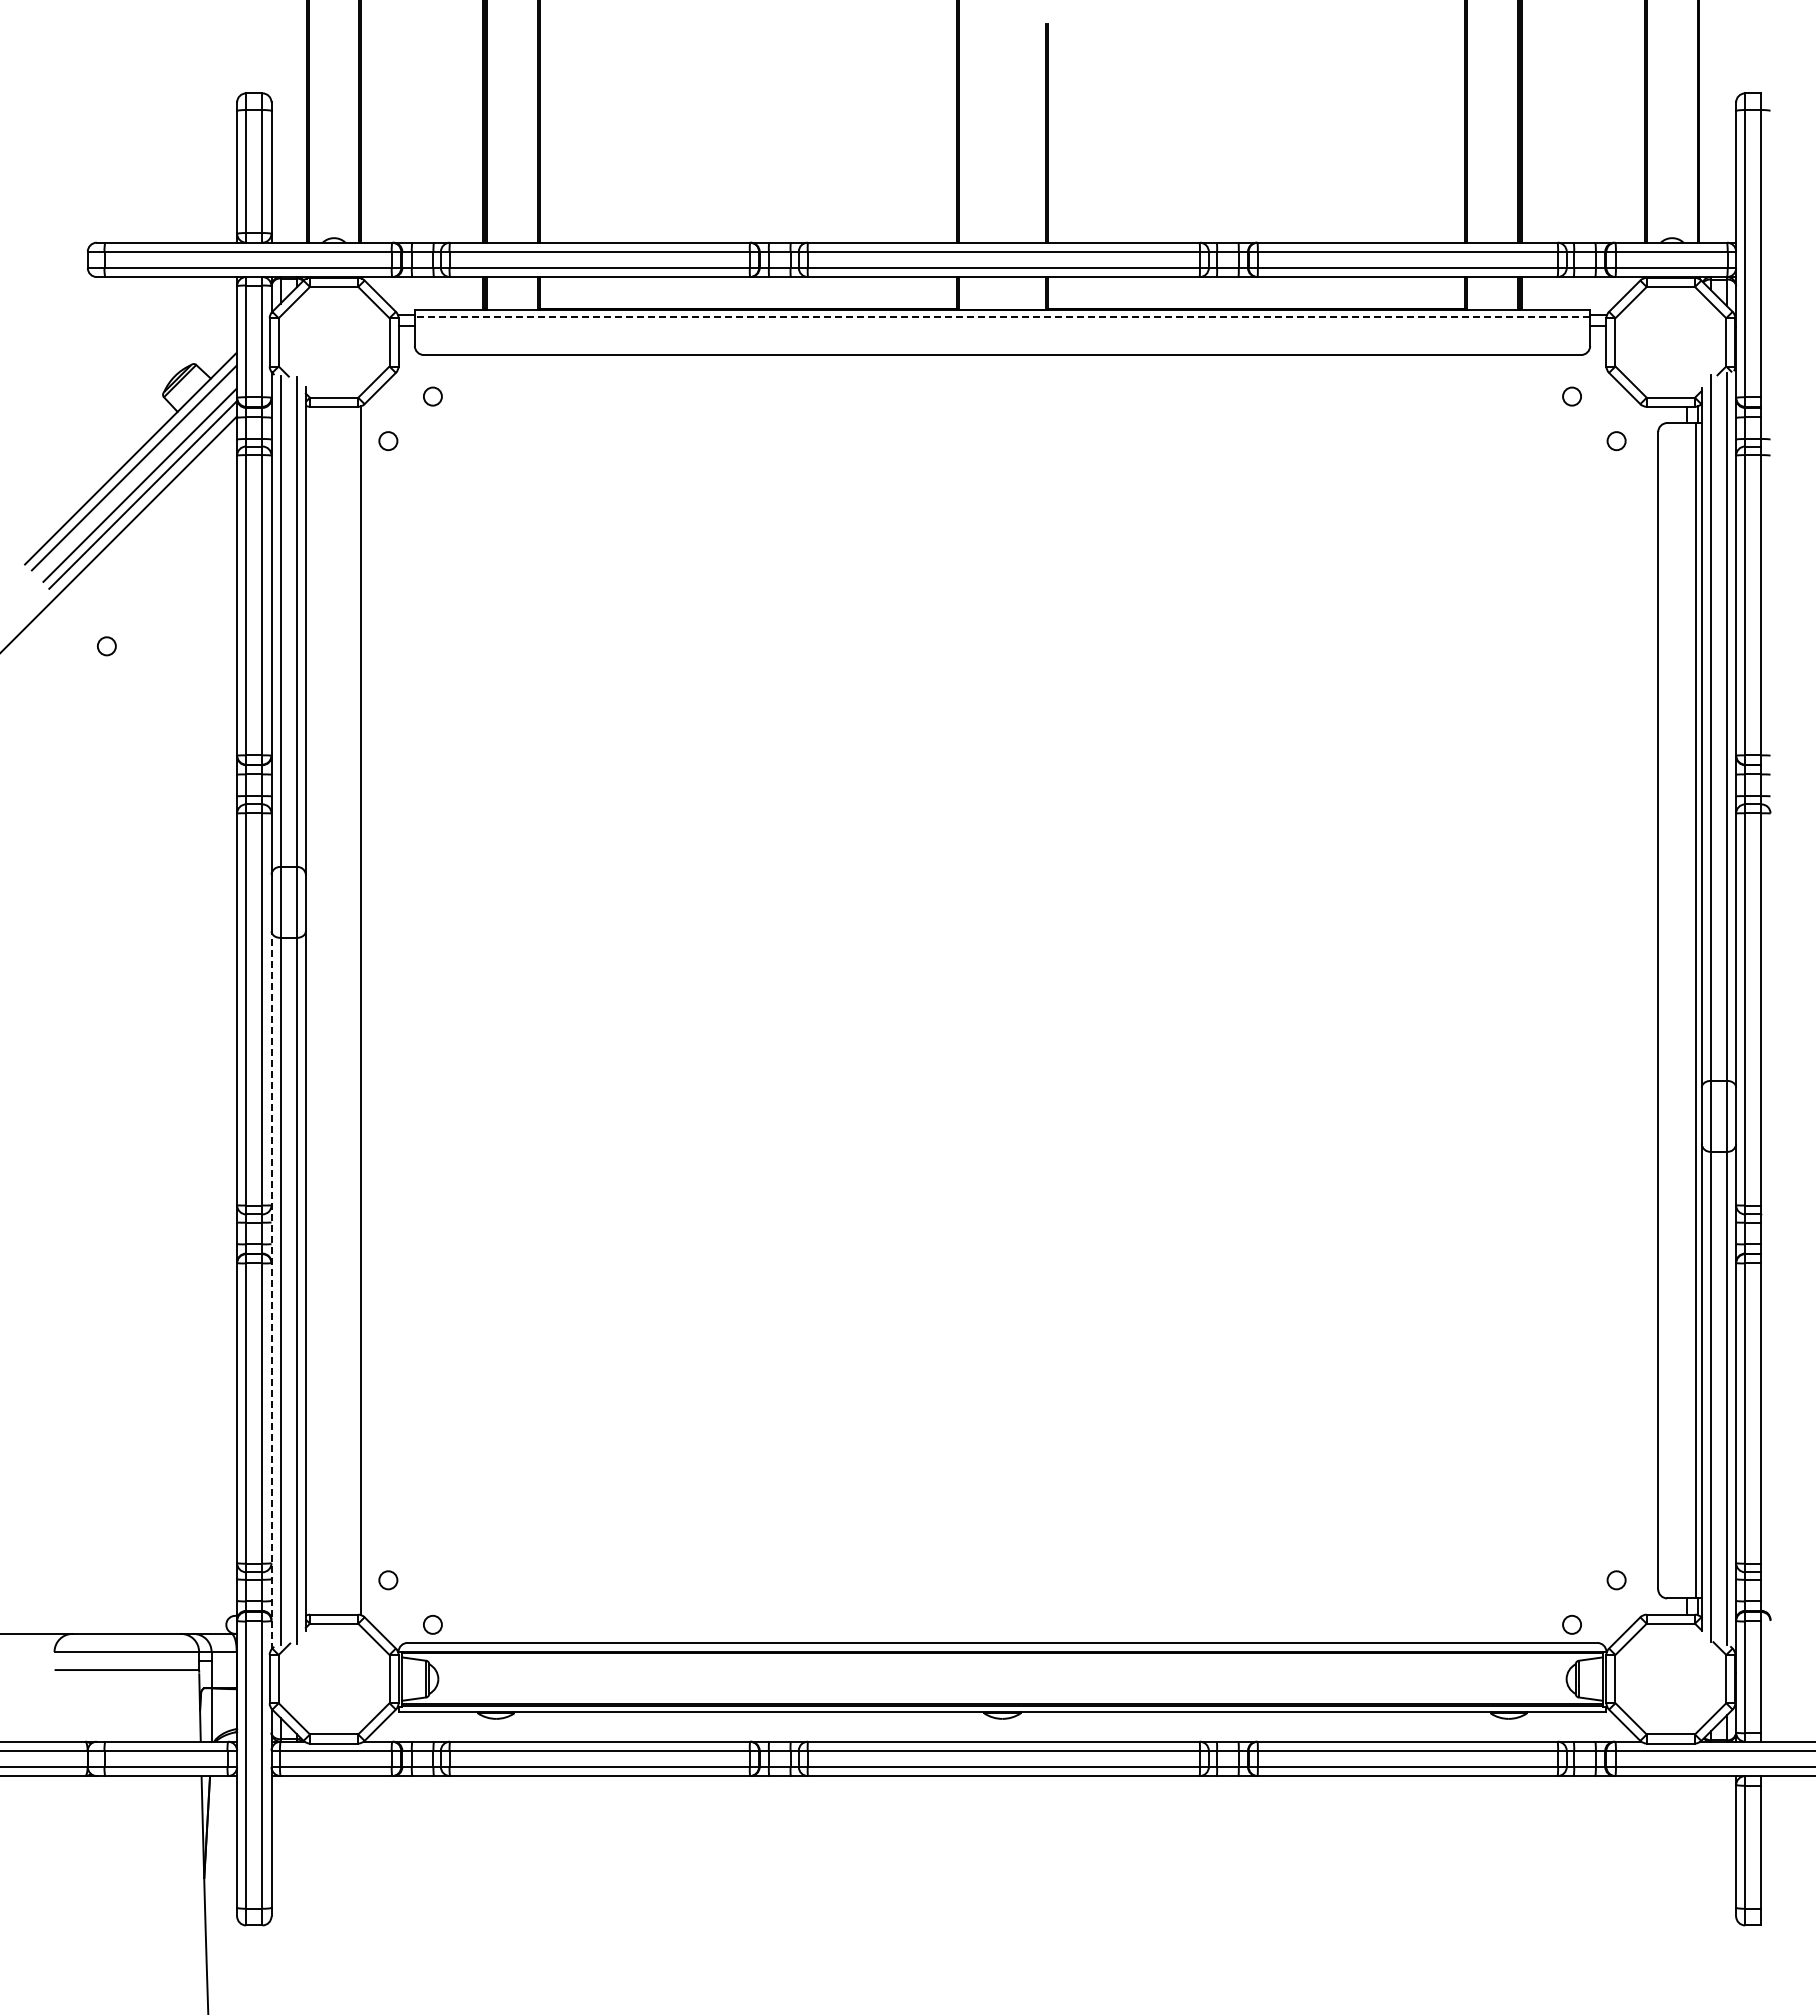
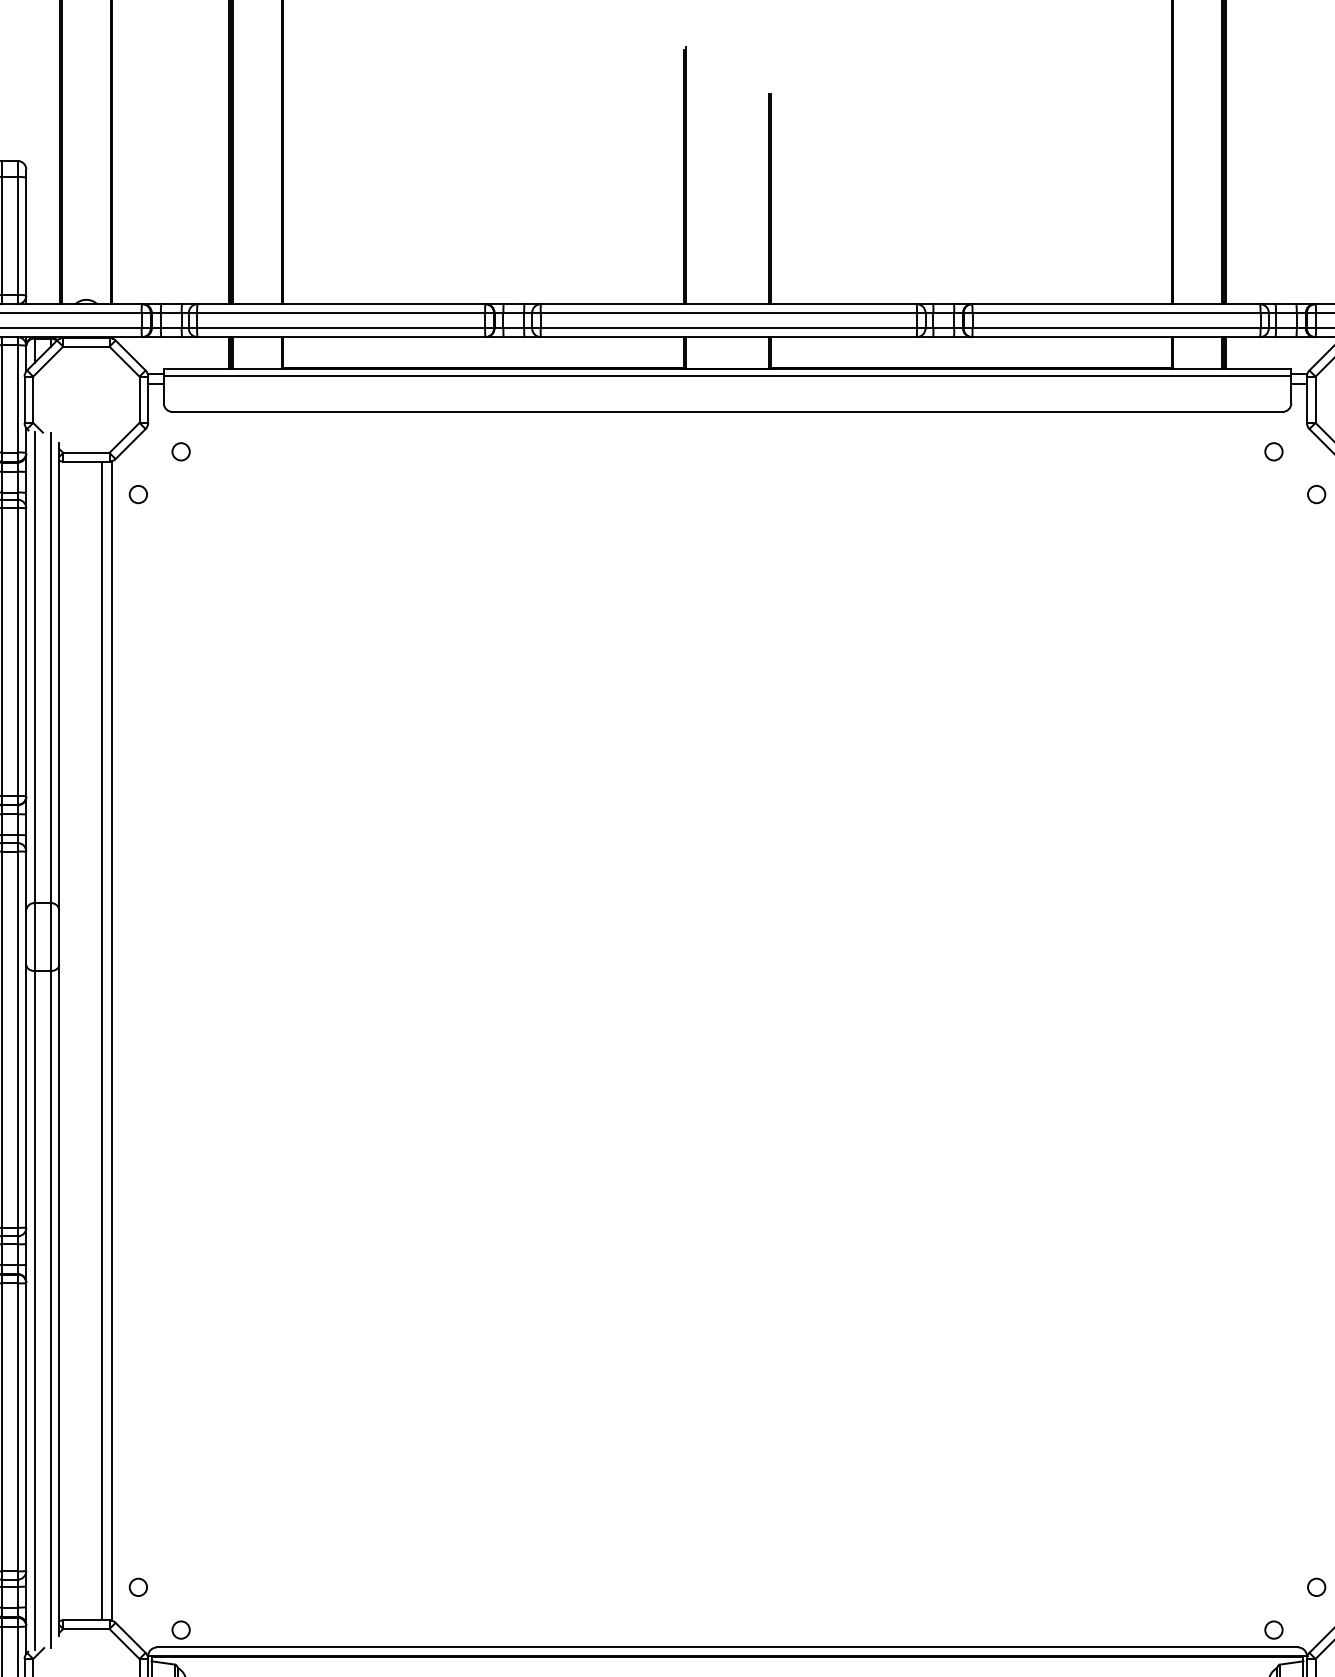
line: (1002, 317) -> (727, 375), dashed -> solid
line: (350, 1010) -> (102, 1040), added
line: (271, 1289) -> (26, 1308), dashed -> solid

